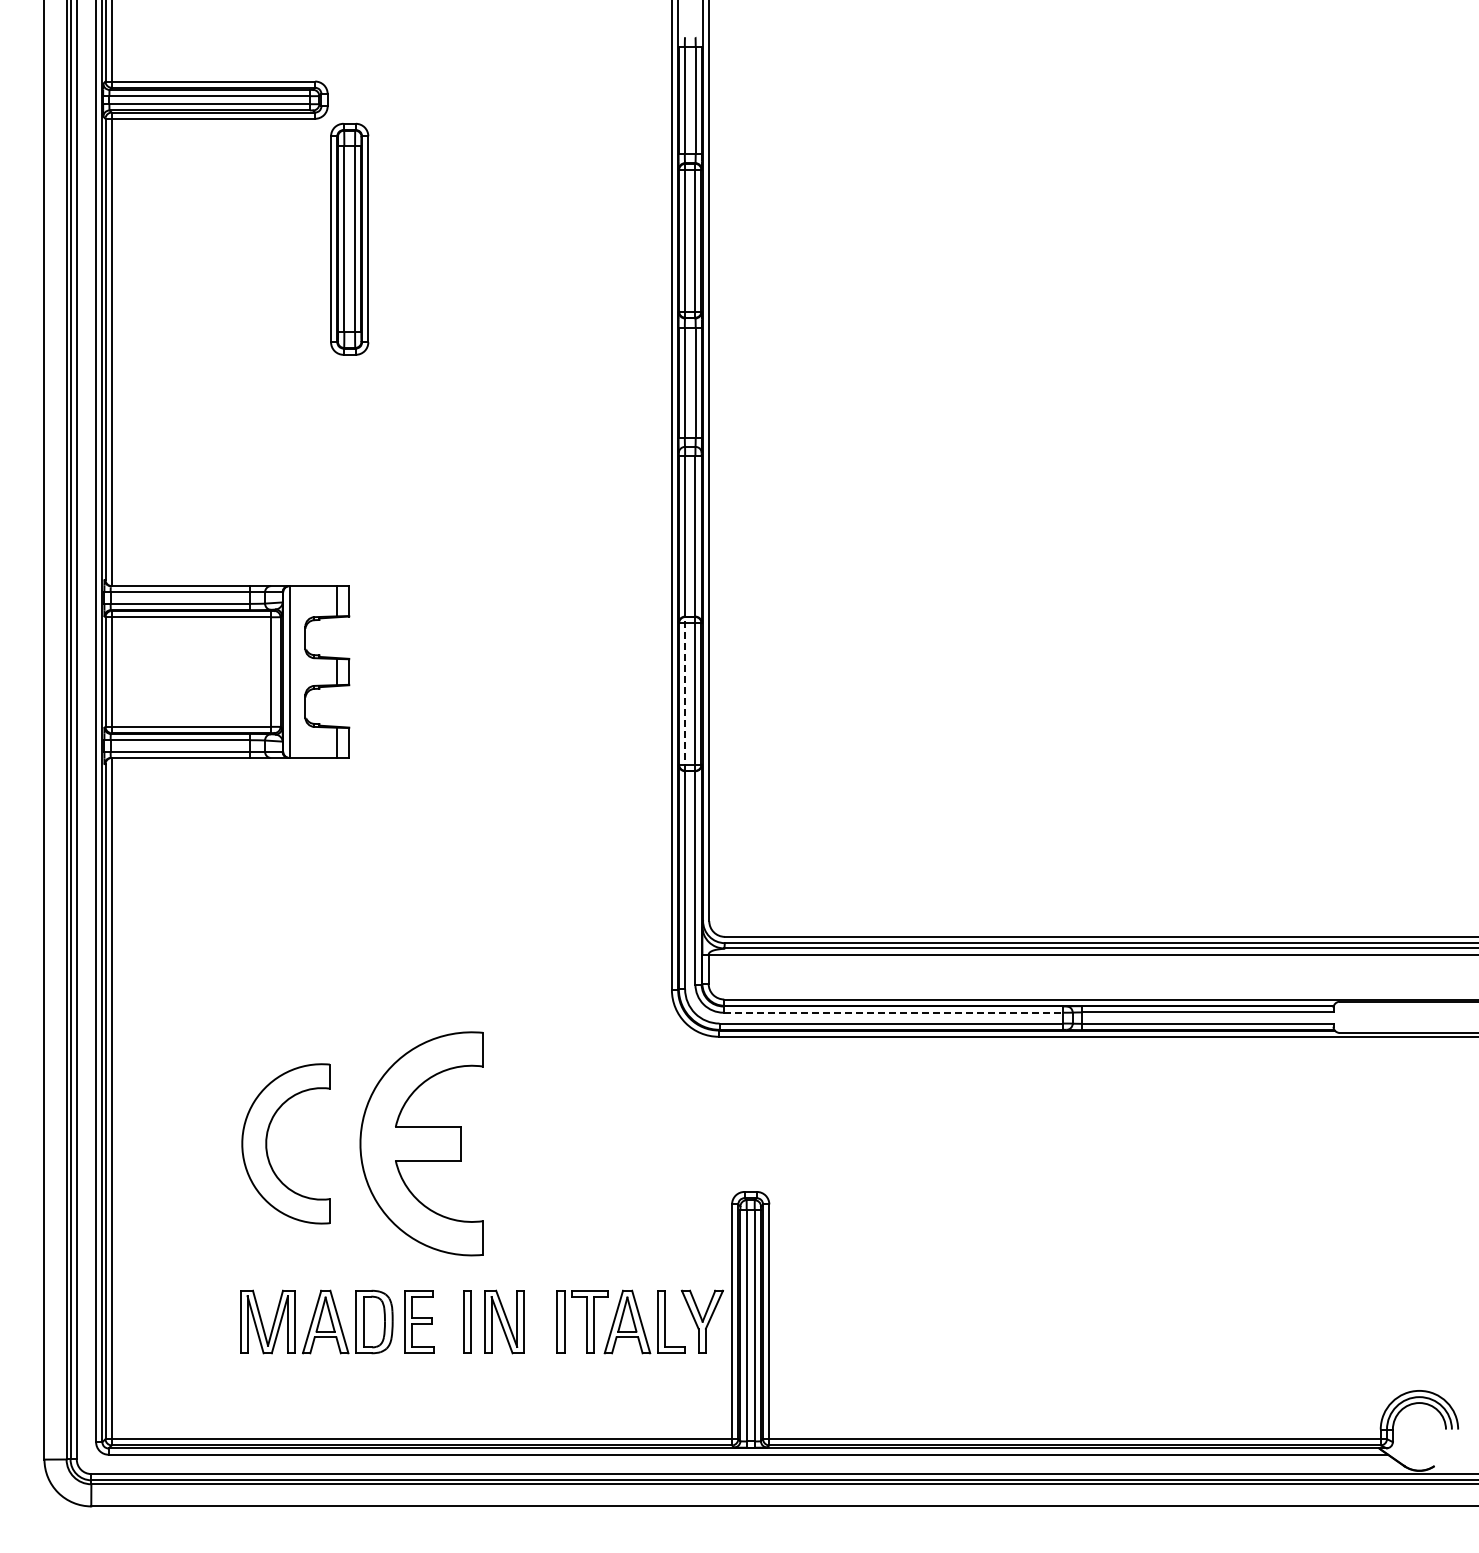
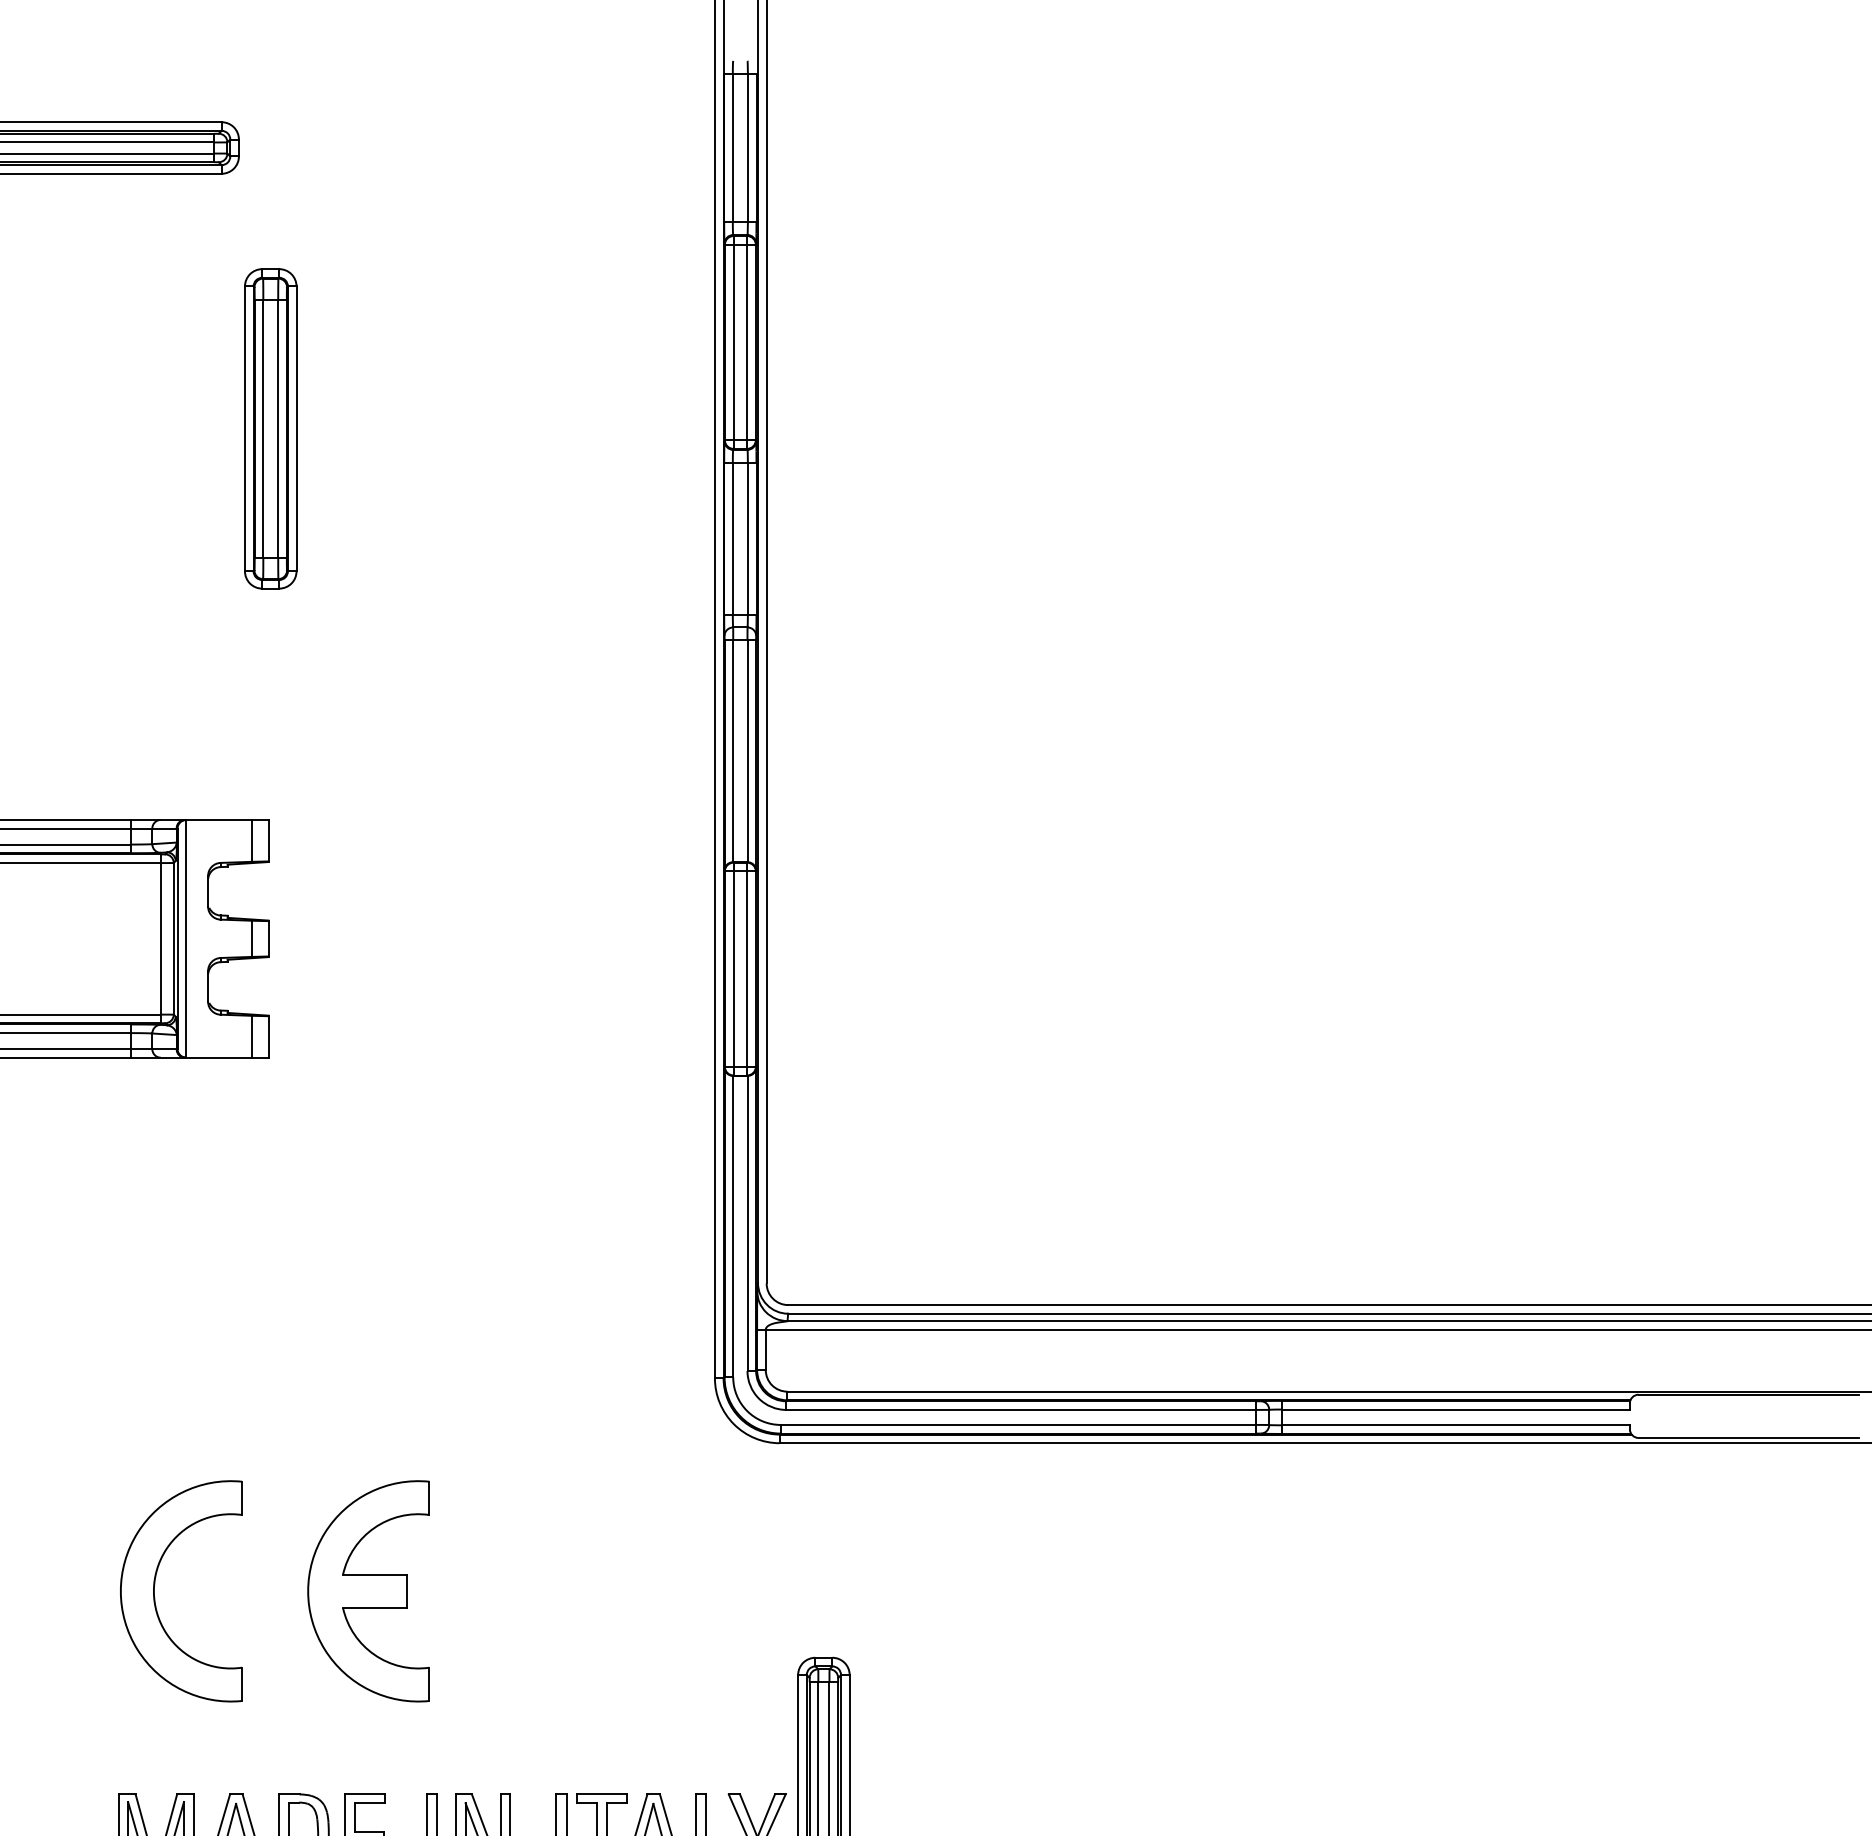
part: (349, 238) -> (270, 427), moved
line: (685, 693) -> (733, 968), dashed -> solid
line: (893, 1012) -> (1021, 1409), dashed -> solid
part: (420, 1143) -> (367, 1590), size x0.71

